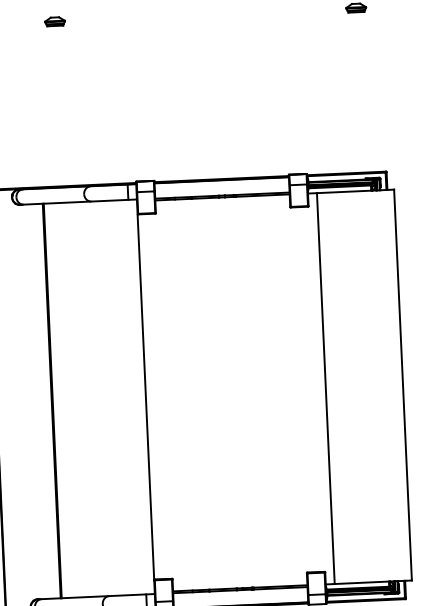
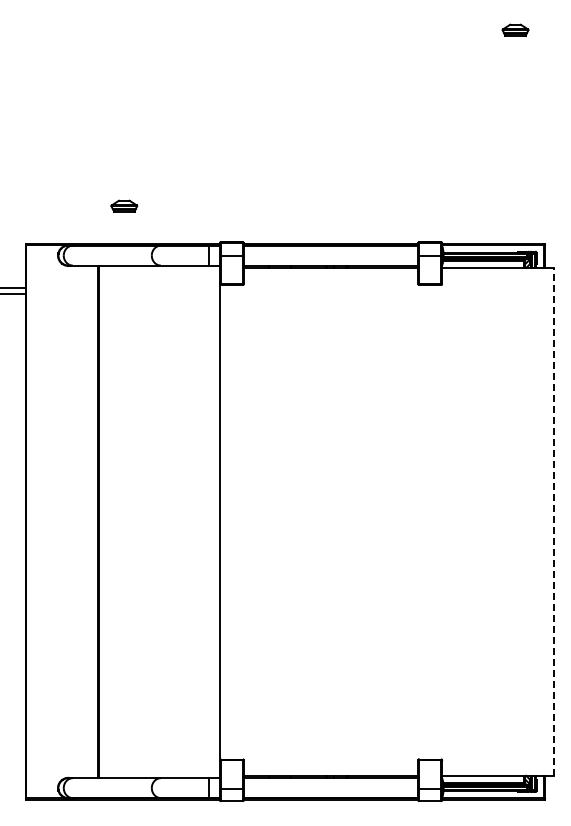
part: (55, 21) -> (124, 205), moved
line: (403, 384) -> (554, 521), solid -> dashed
line: (325, 388) -> (453, 521), removed

